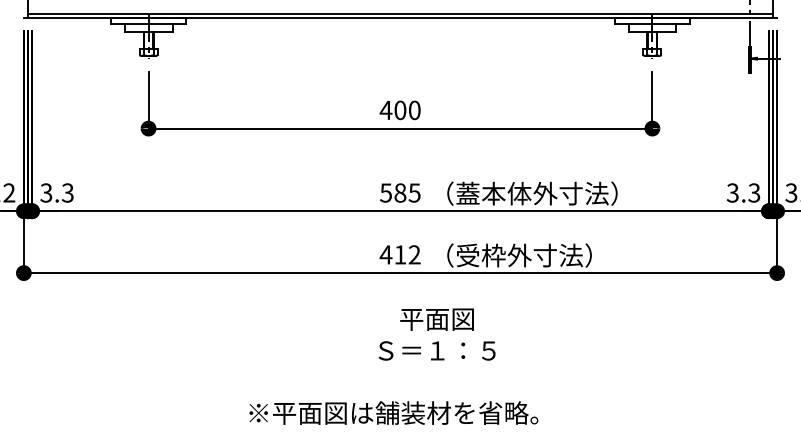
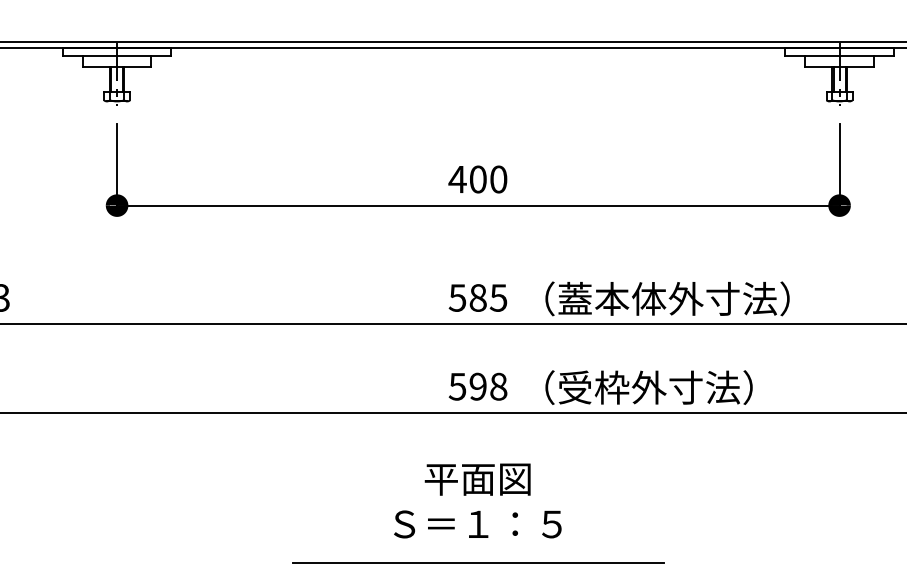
text: (399, 254) -> (476, 386), 412 -> 598
text: (436, 334) -> (476, 500), moved
line: (400, 377) -> (478, 562), added

